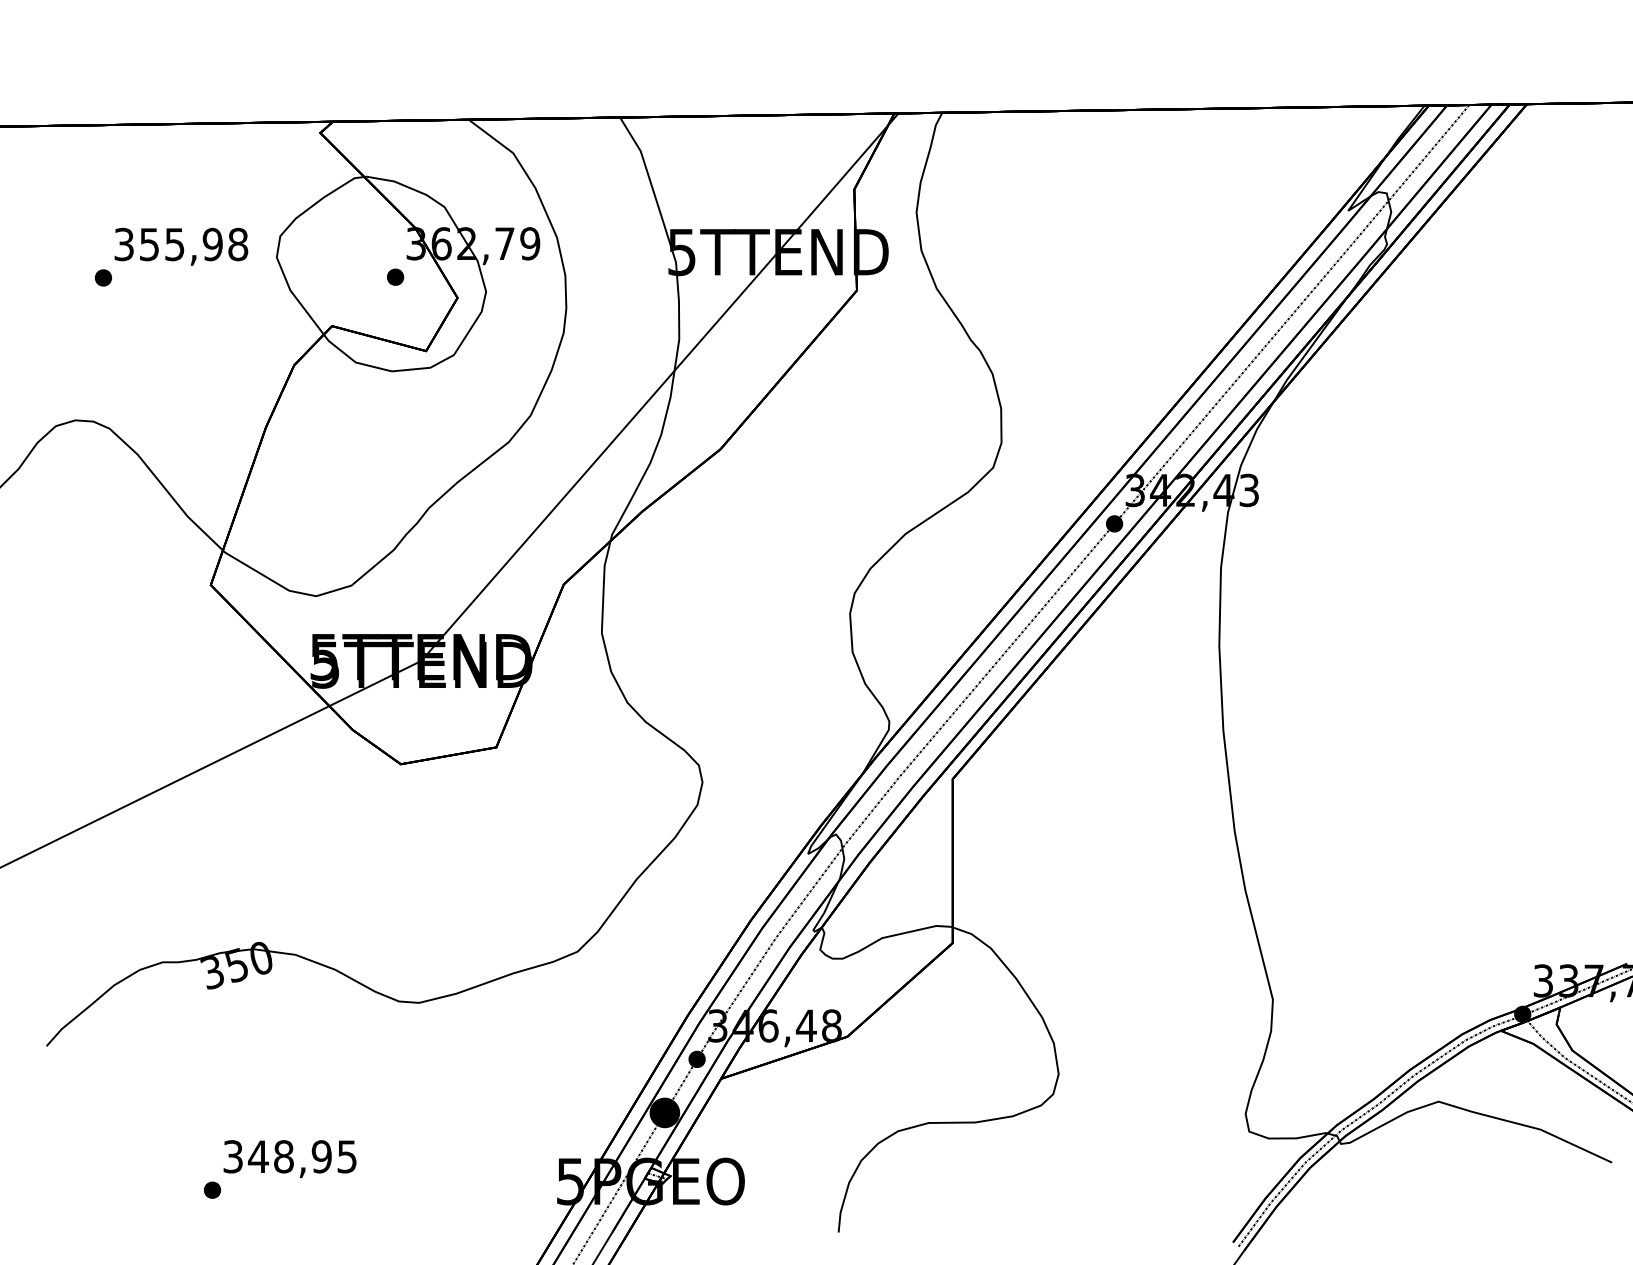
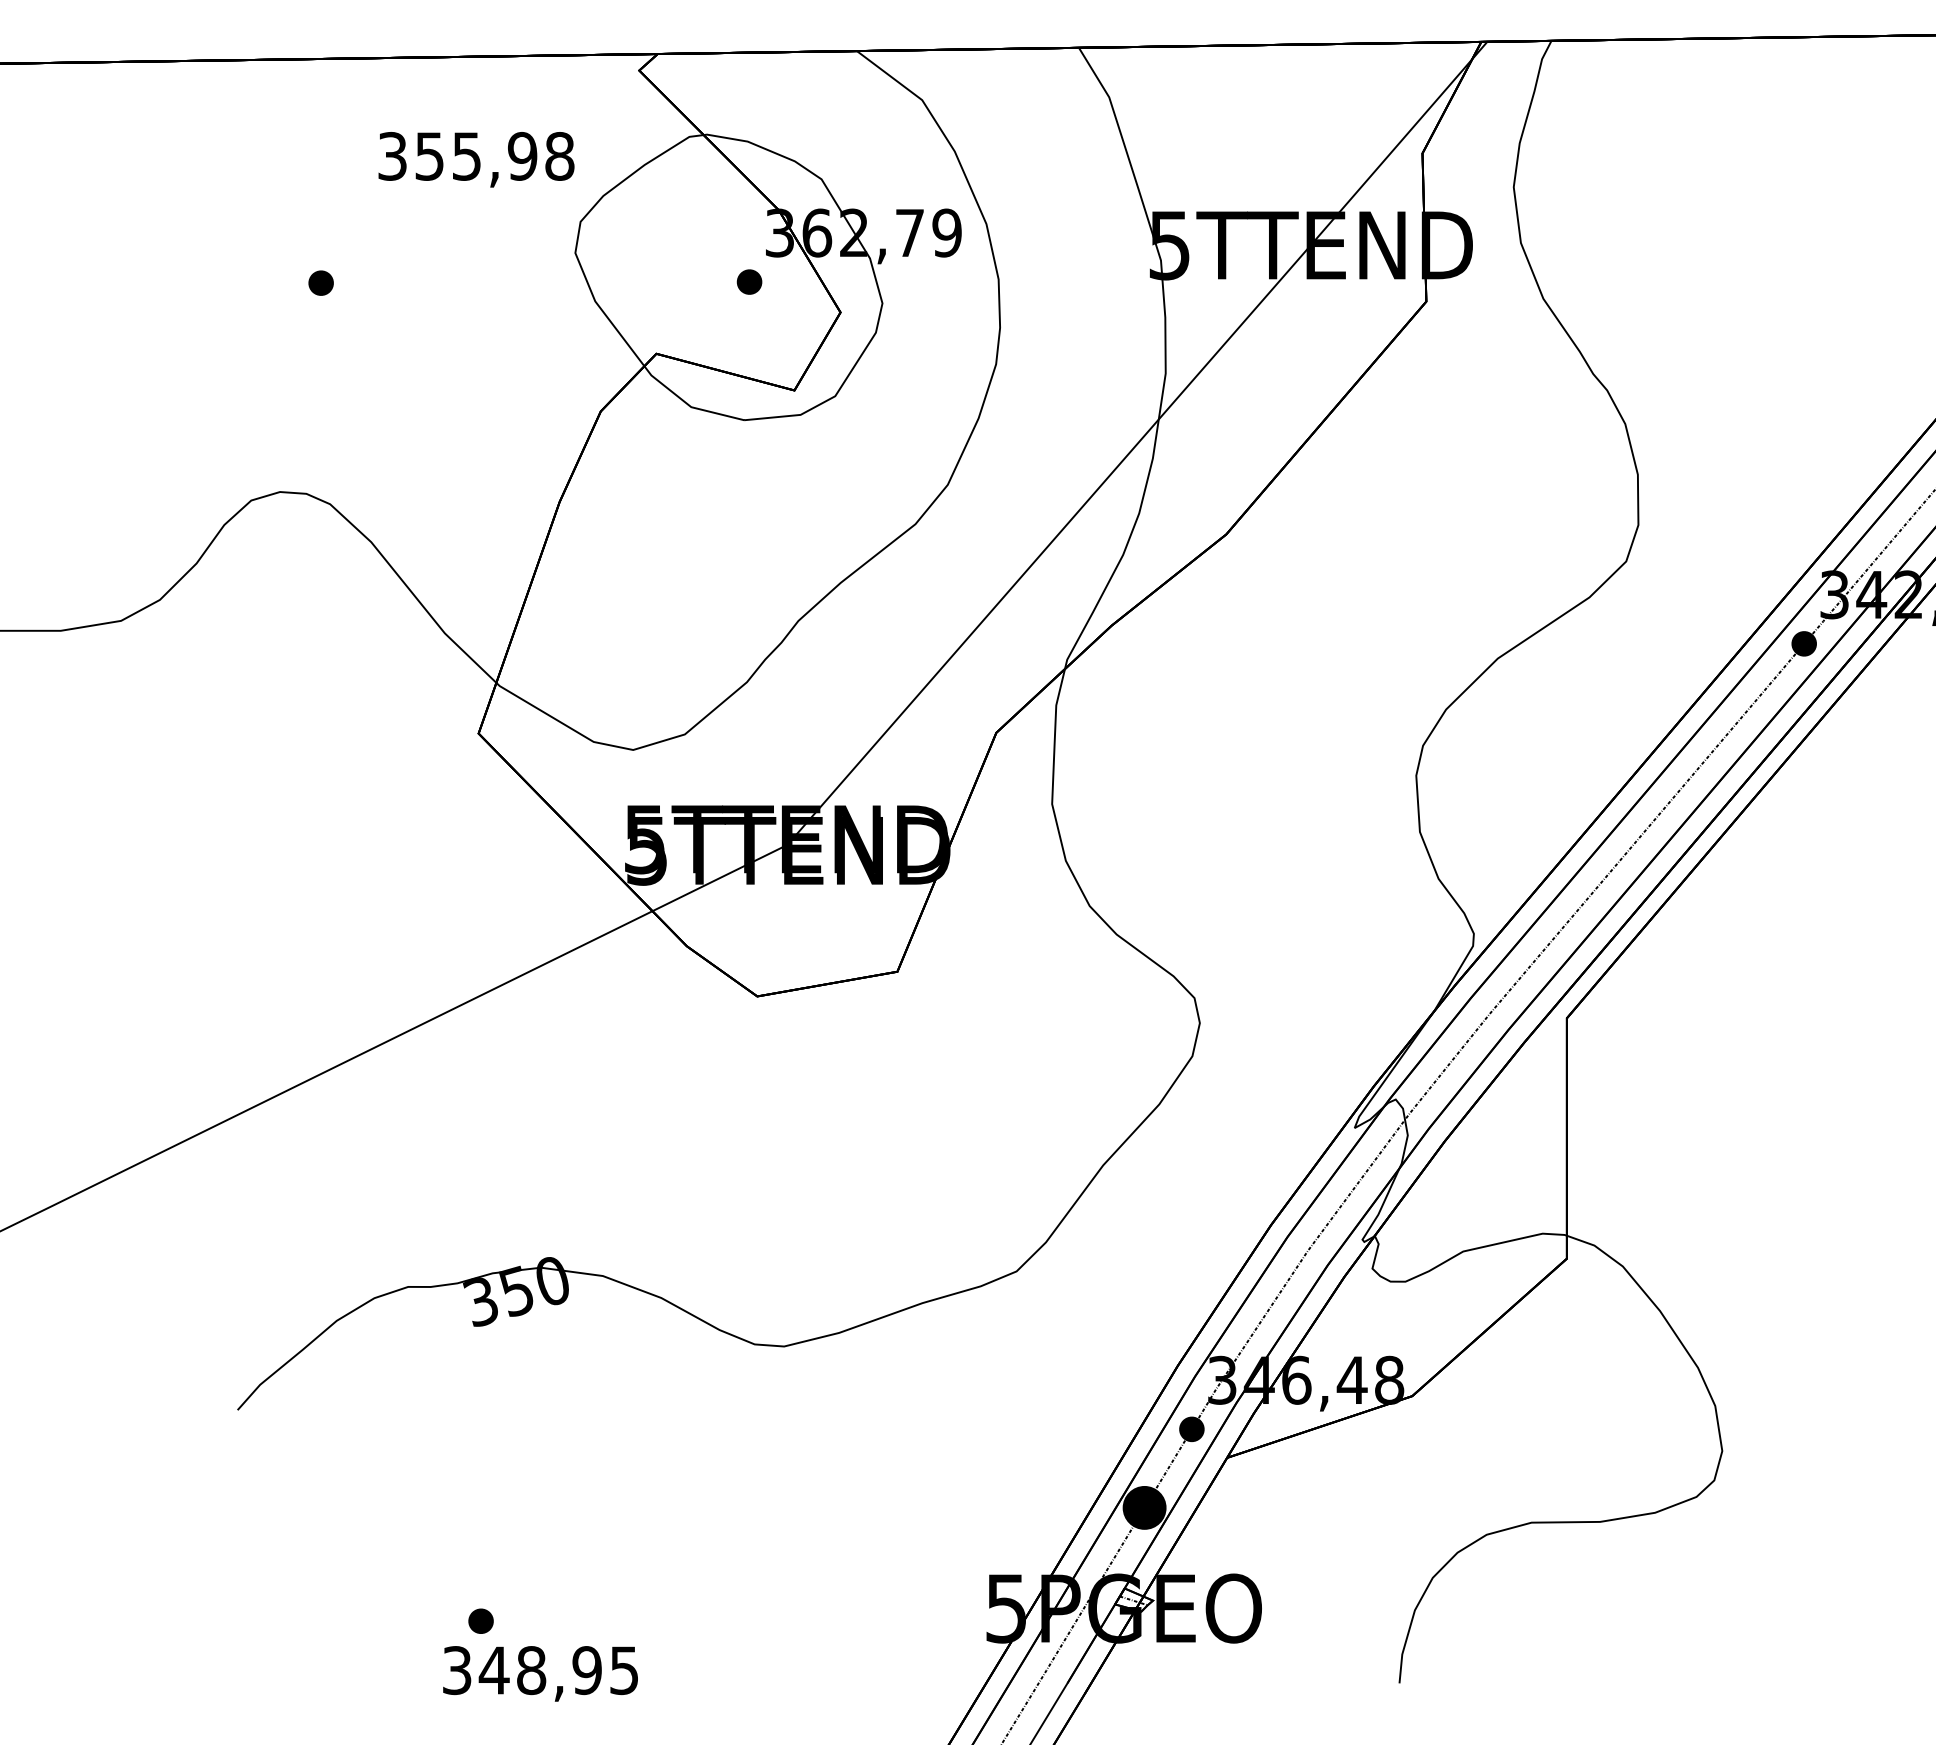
text: (181, 246) -> (476, 159), moved
text: (289, 1158) -> (539, 1673), moved

